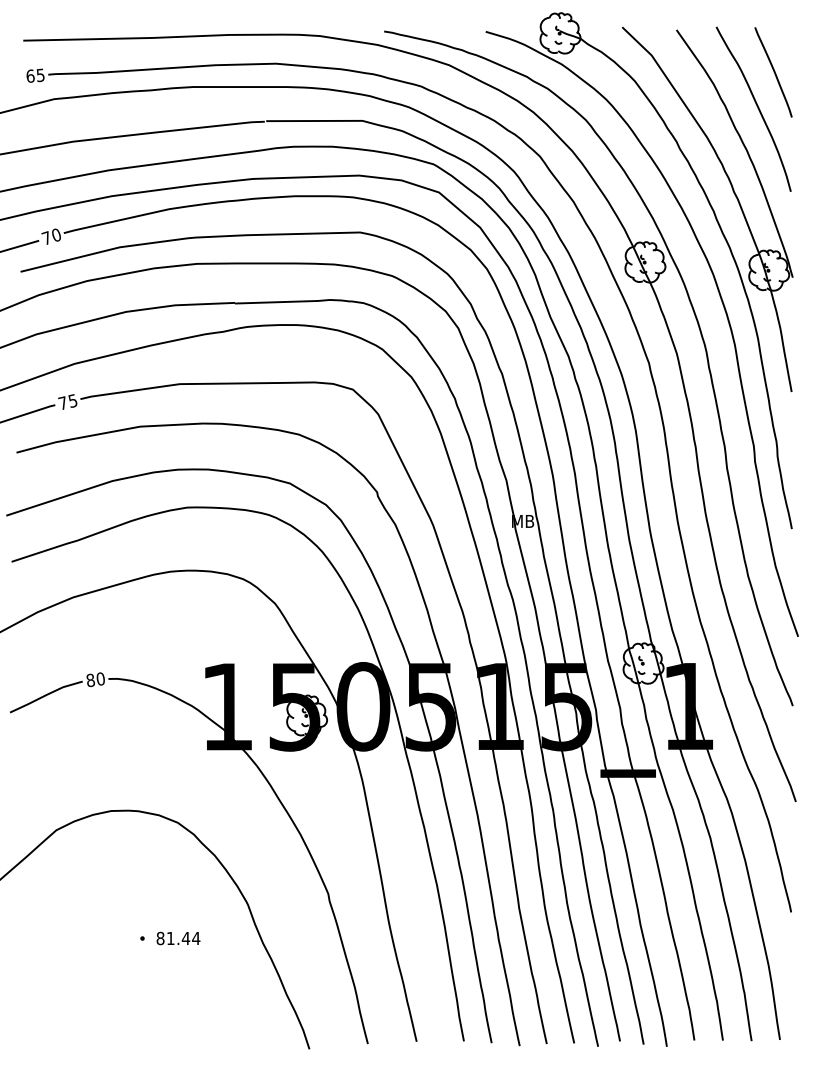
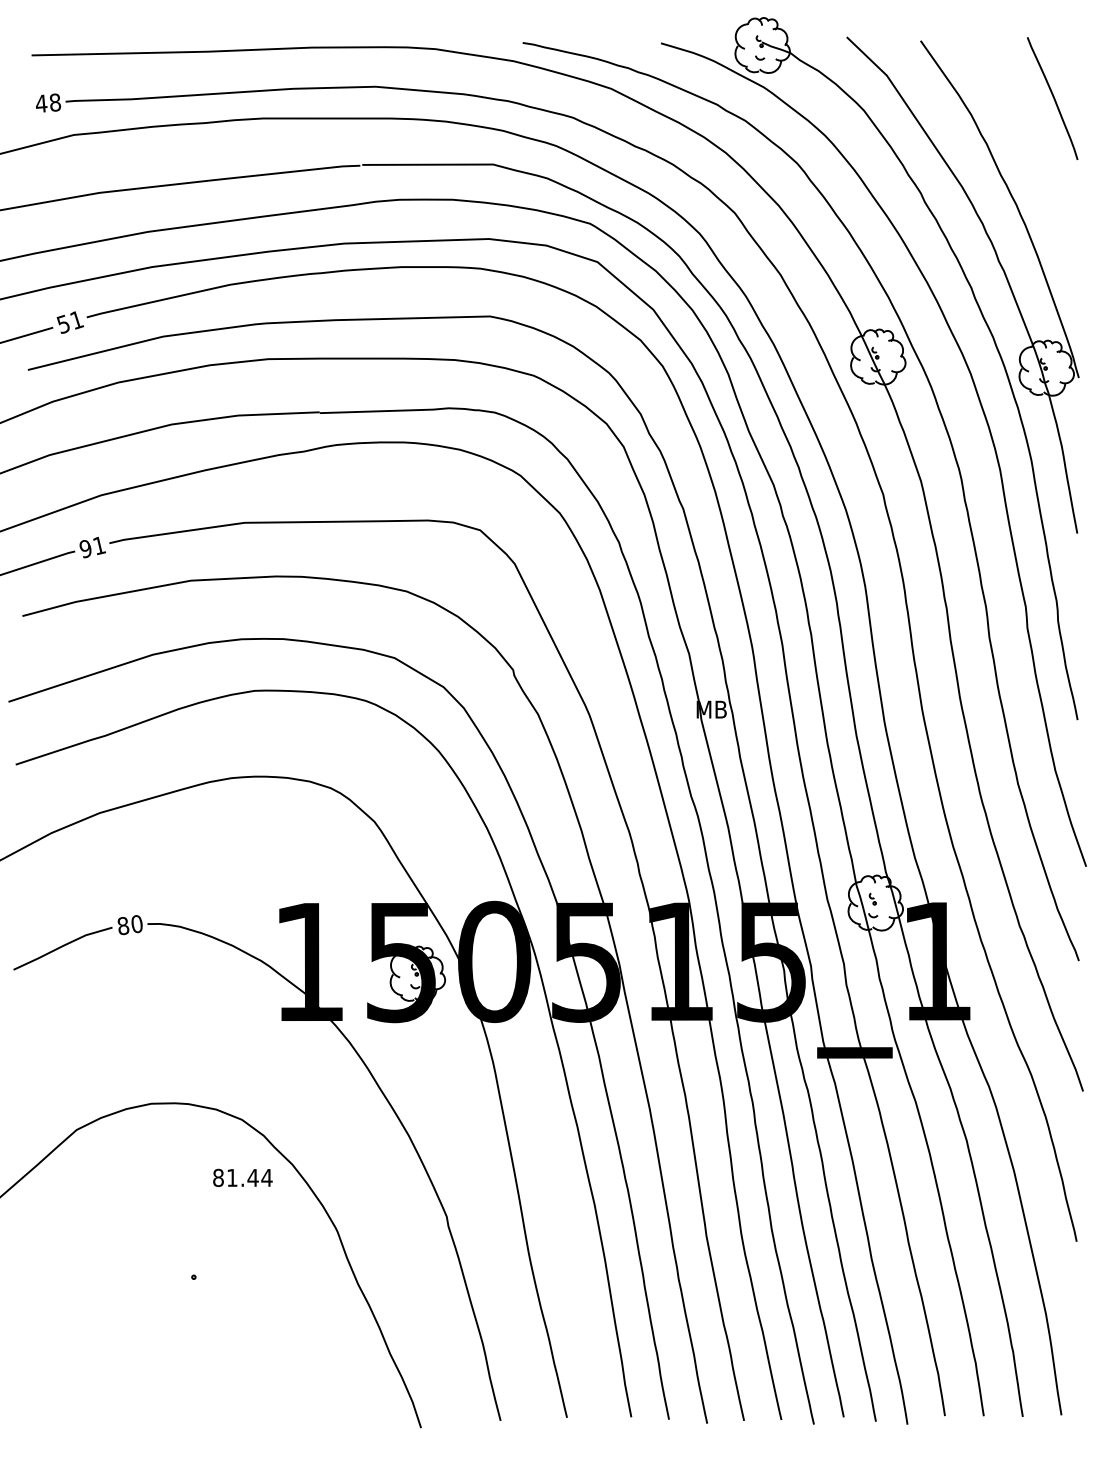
text: (35, 75) -> (48, 102), 65 -> 48
curve: (756, 106) -> (1029, 144), removed
text: (51, 236) -> (70, 321), 70 -> 51
text: (67, 402) -> (91, 547), 75 -> 91
text: (178, 938) -> (242, 1177), moved

